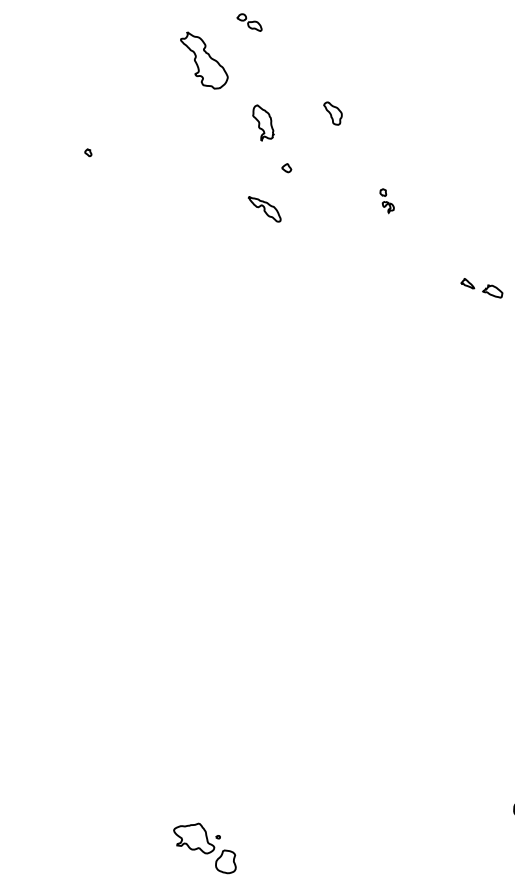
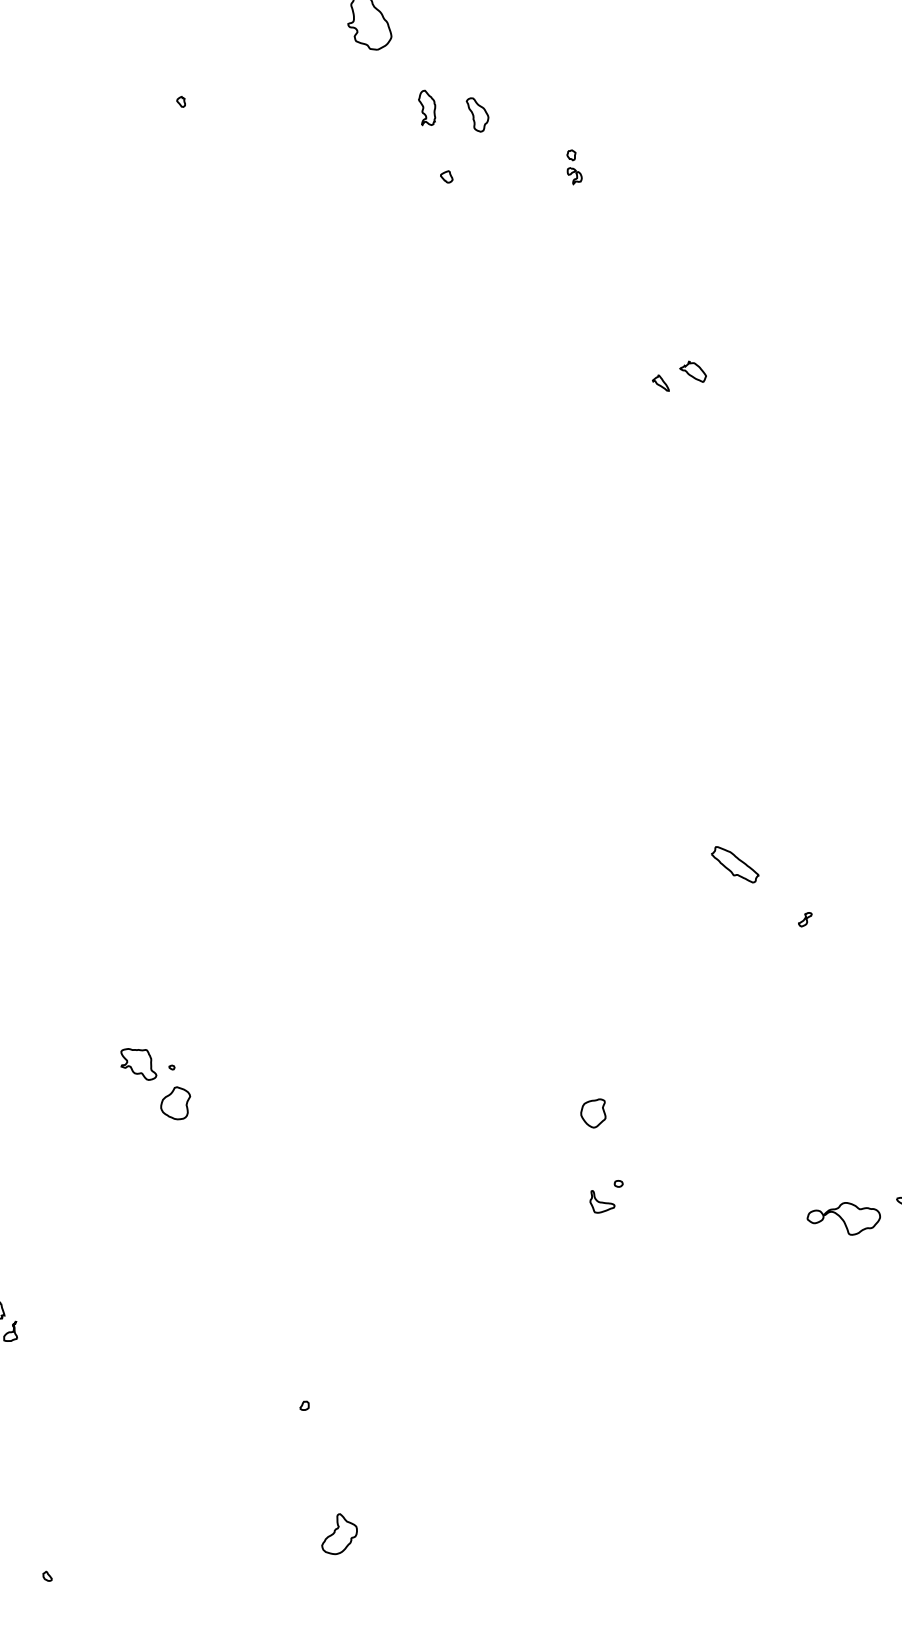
part: (333, 113) -> (477, 114), moved
part: (262, 122) -> (426, 107), size x0.7
part: (387, 200) -> (574, 167), moved
part: (264, 209) -> (405, 226), removed
part: (492, 291) -> (692, 371), moved
part: (194, 839) -> (138, 1064), size x0.7

